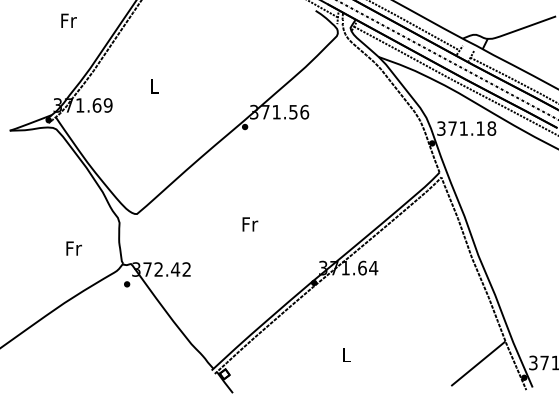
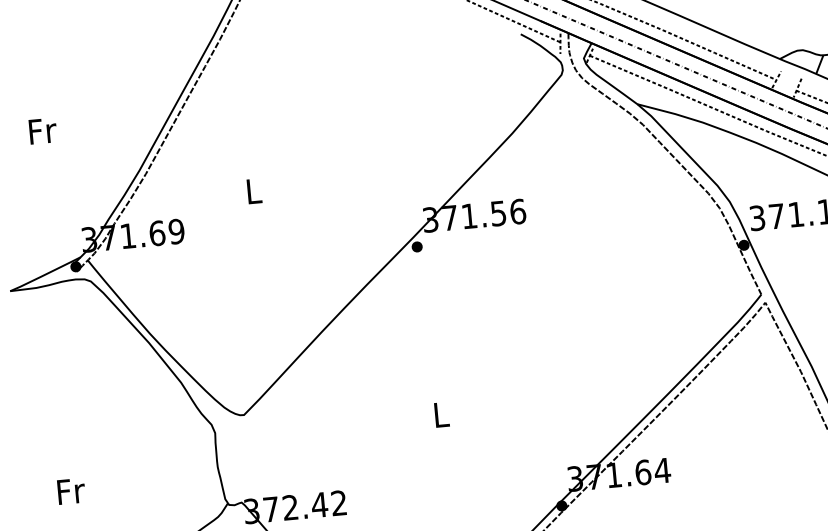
text: (68, 20) -> (42, 130), moved
text: (250, 224) -> (442, 414), Fr -> L
text: (73, 248) -> (70, 491), moved

